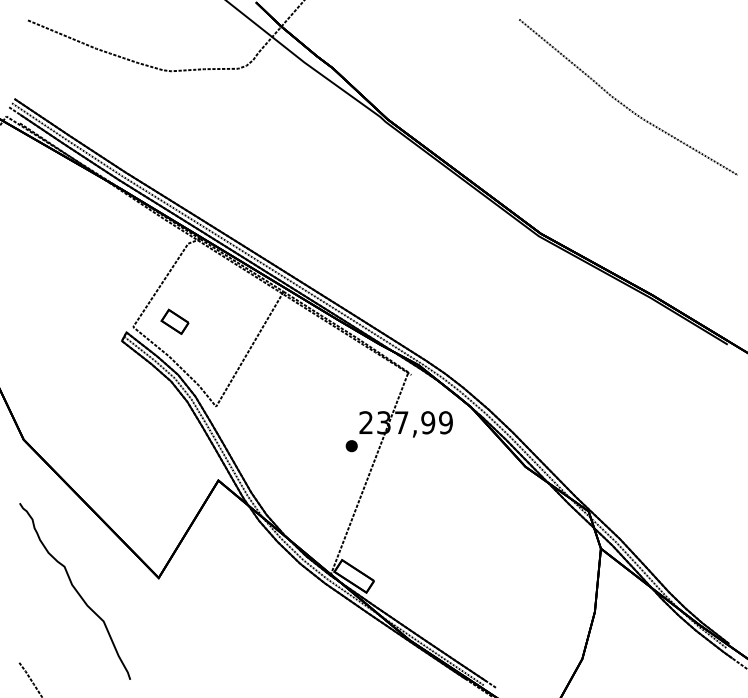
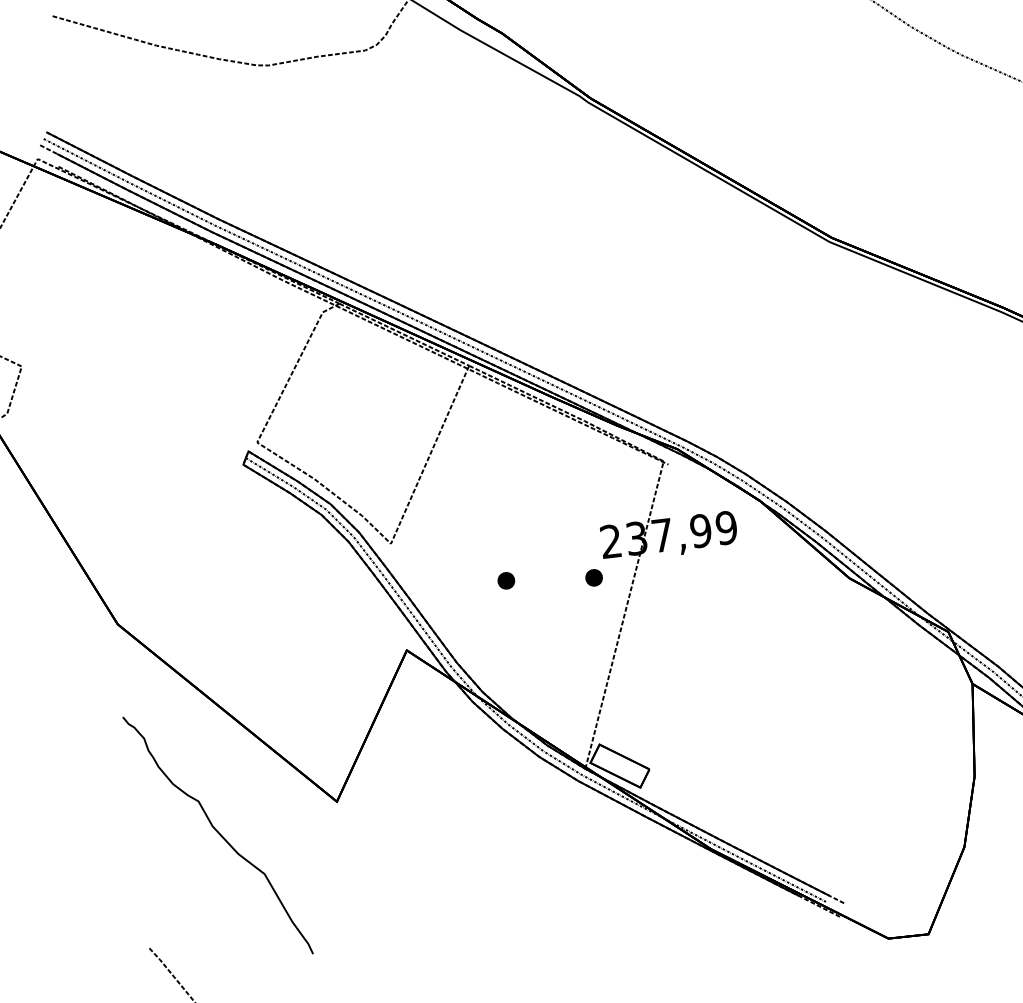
part: (174, 321) -> (316, 427), removed
part: (291, 441) -> (506, 581), added

